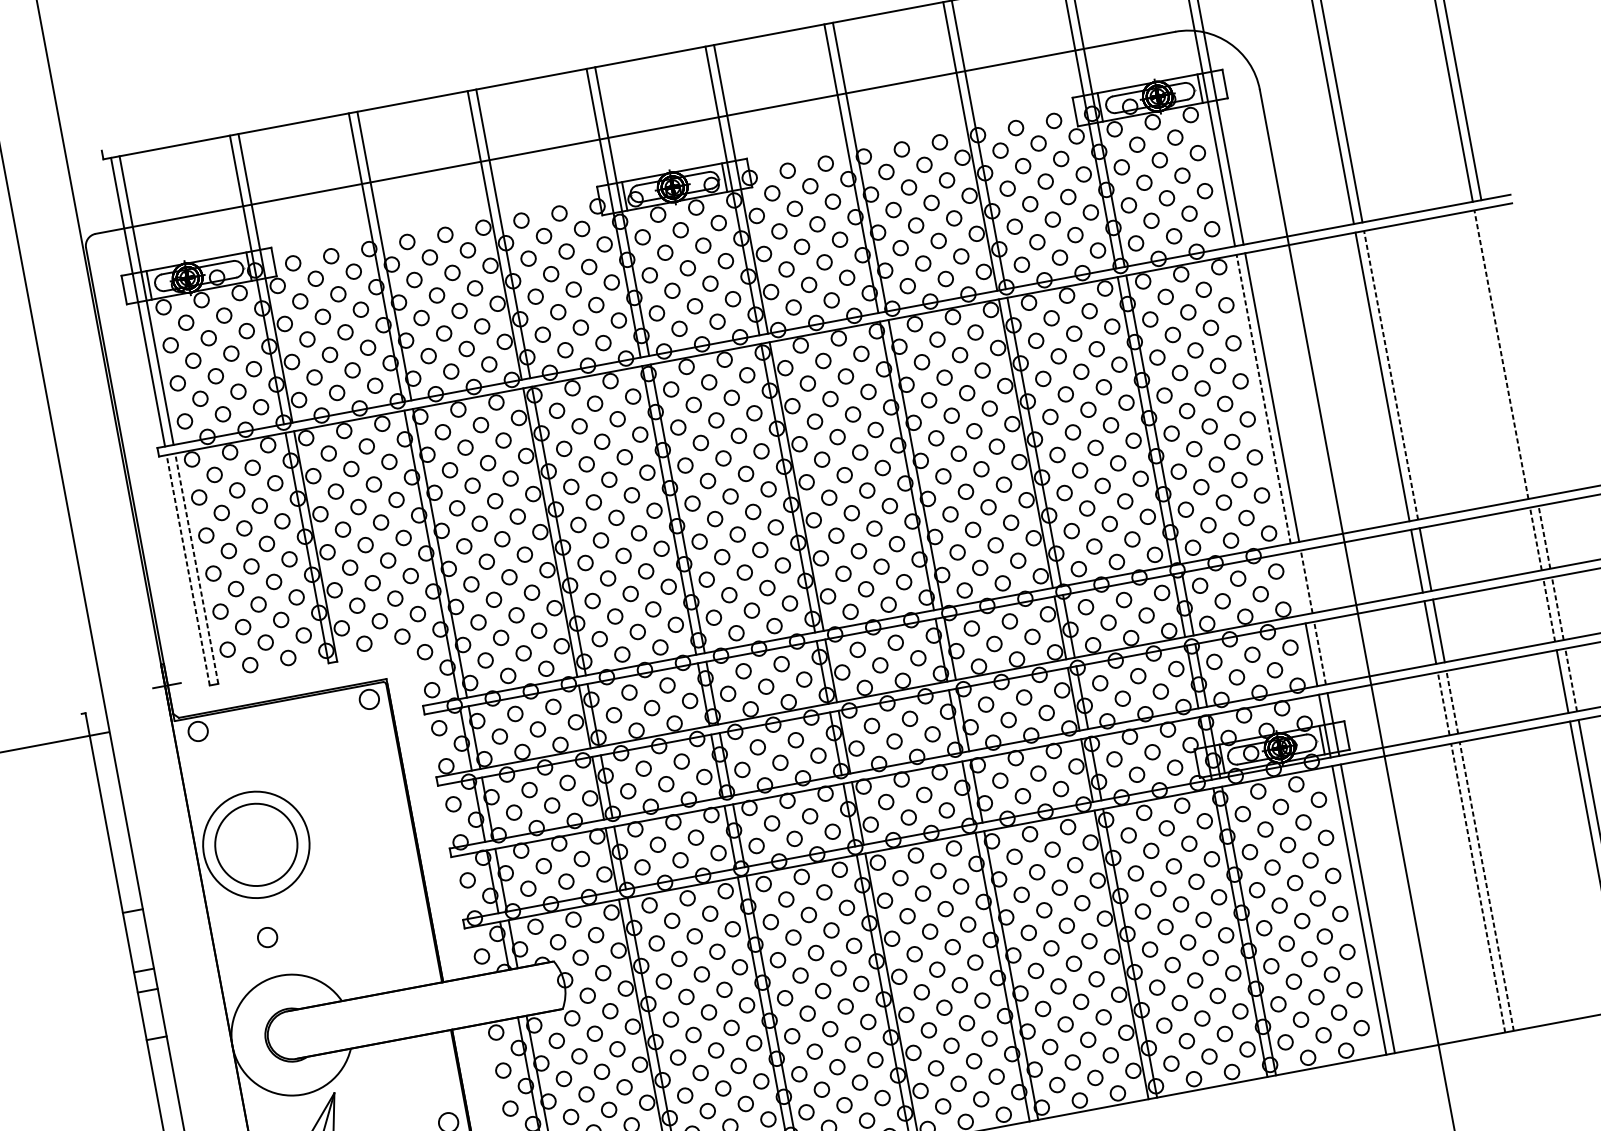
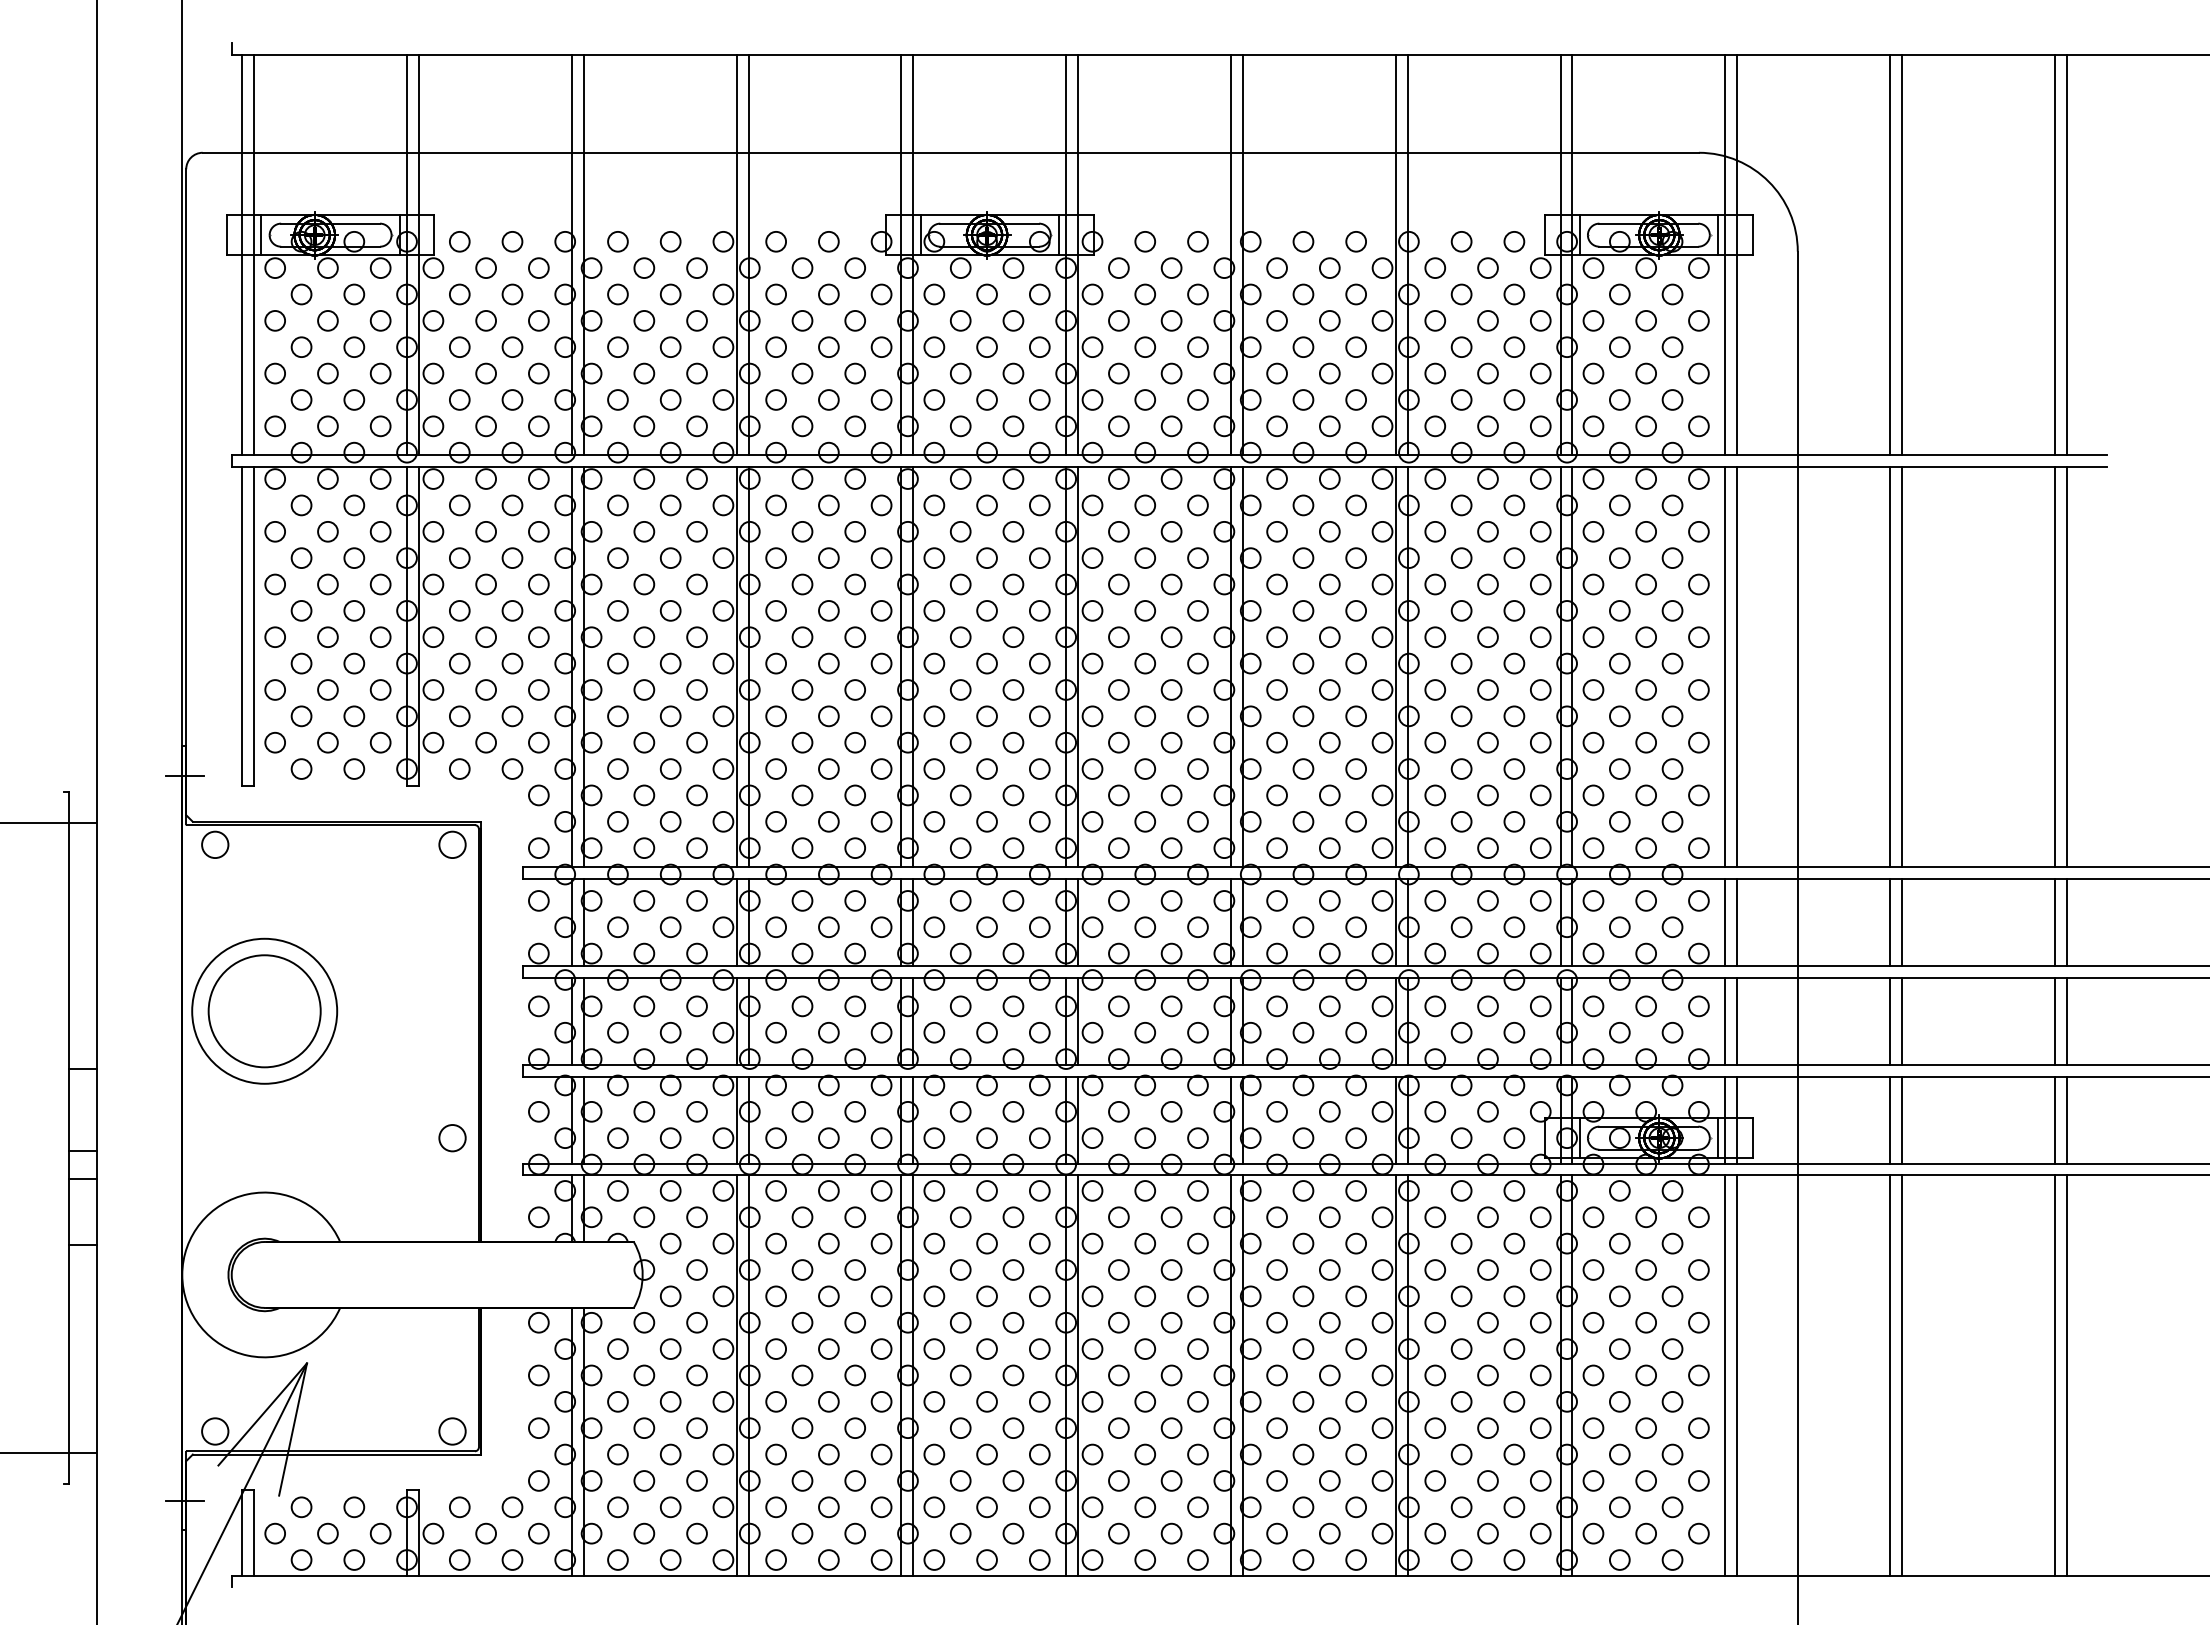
line: (1509, 352) -> (2066, 666), added
line: (1501, 354) -> (2054, 666), dashed -> solid
line: (1390, 375) -> (1901, 666), dashed -> solid
line: (1263, 398) -> (1725, 666), dashed -> solid
line: (1544, 537) -> (2066, 922), dashed -> solid
line: (1535, 539) -> (2054, 922), dashed -> solid
line: (197, 568) -> (254, 626), dashed -> solid
line: (188, 570) -> (242, 626), dashed -> solid
line: (1306, 581) -> (1737, 922), dashed -> solid
line: (1298, 582) -> (1725, 921), added
line: (1557, 608) -> (2066, 1020), dashed -> solid
line: (1548, 609) -> (2054, 1020), dashed -> solid
line: (1320, 652) -> (1737, 1020), dashed -> solid
line: (1571, 680) -> (2066, 1120), dashed -> solid
line: (1452, 702) -> (1901, 1120), dashed -> solid
line: (1444, 704) -> (1890, 1120), dashed -> solid
line: (1486, 885) -> (1901, 1374), dashed -> solid
line: (1478, 887) -> (1890, 1374), dashed -> solid
circle: (267, 937) -> (452, 1138), moved

